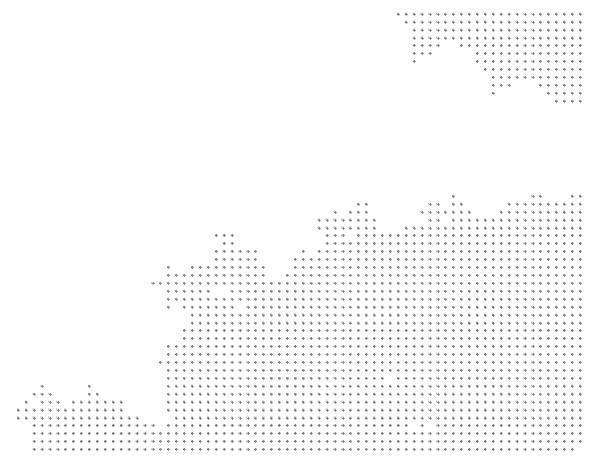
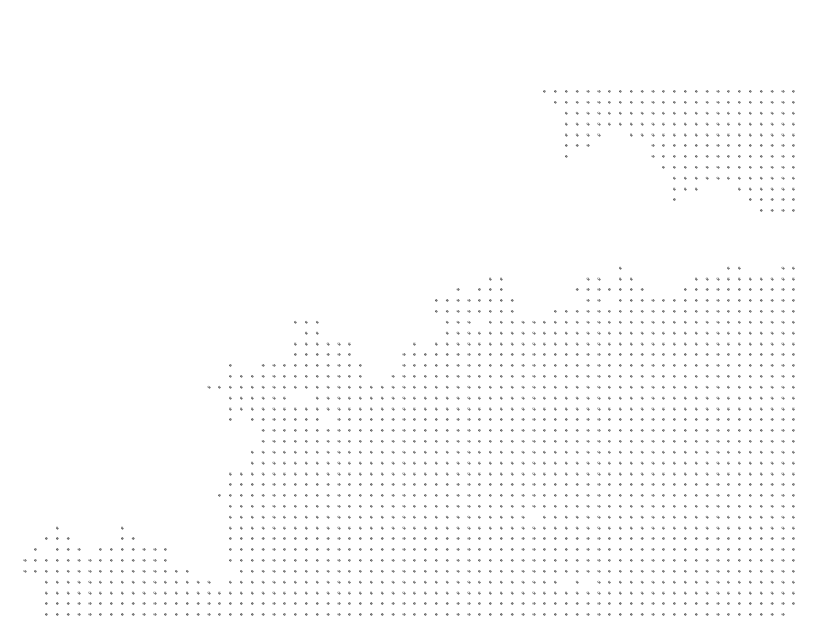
part: (489, 57) -> (669, 150), moved

